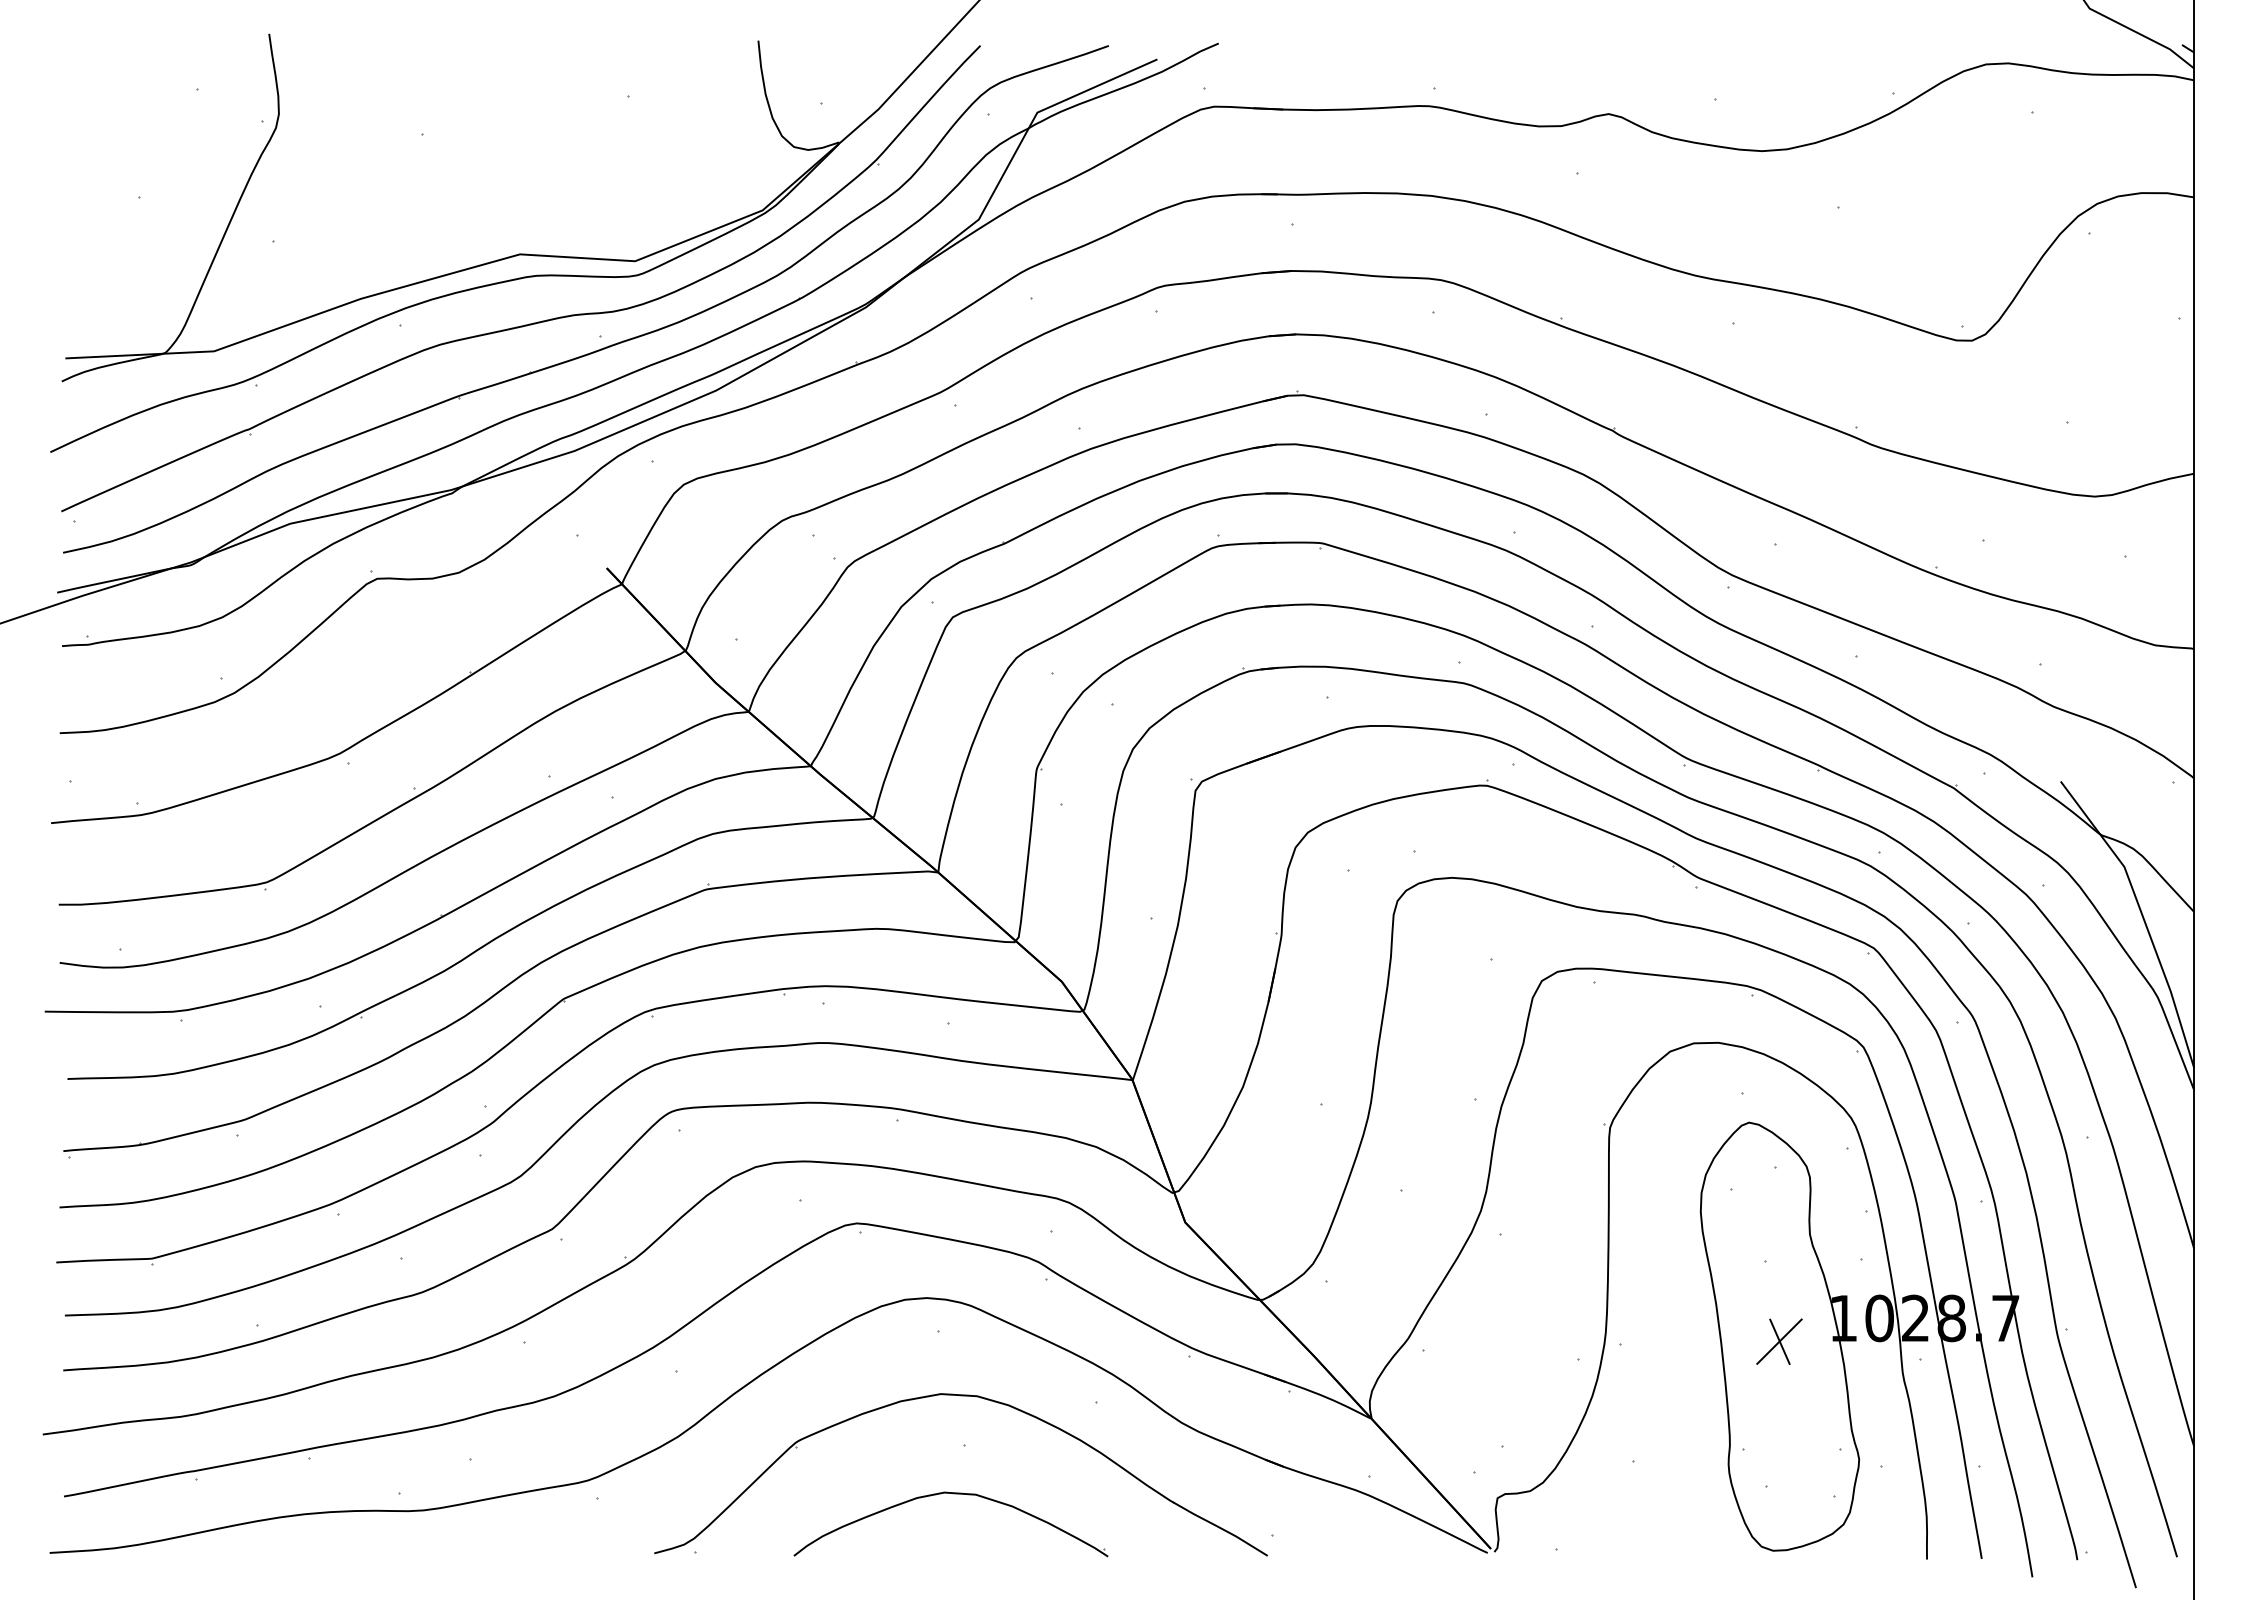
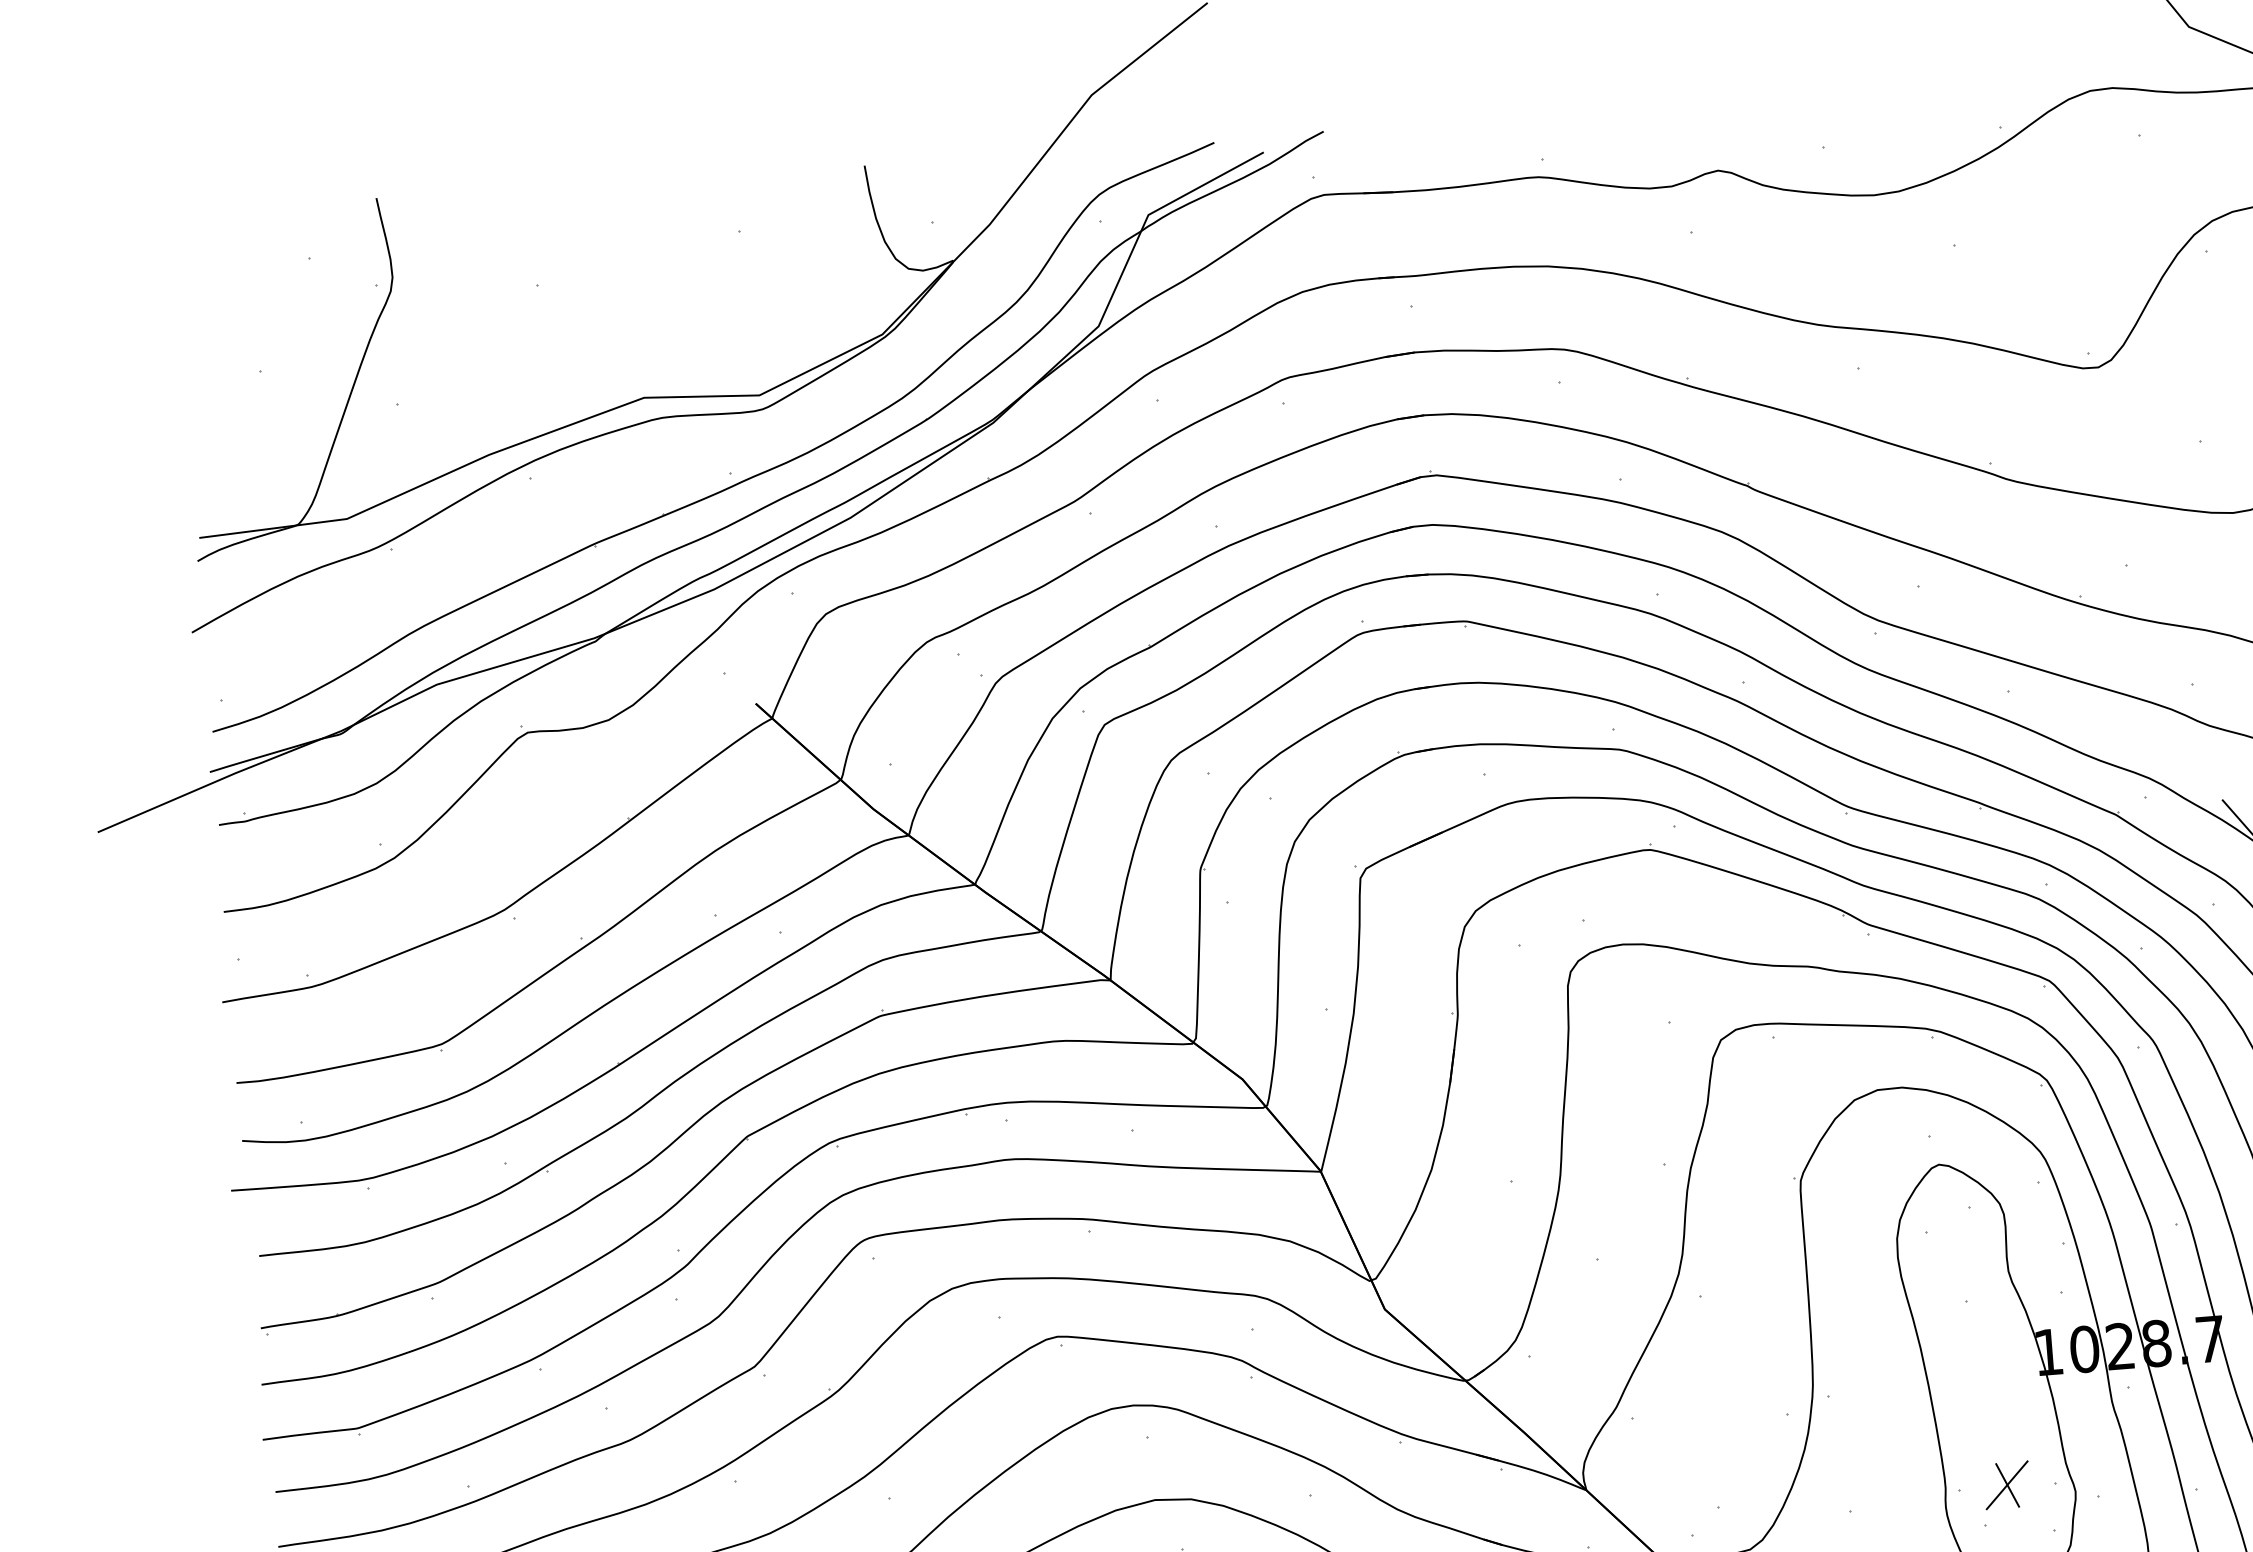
part: (533, 322) -> (663, 464), removed
part: (1779, 1341) -> (2007, 1485), moved

